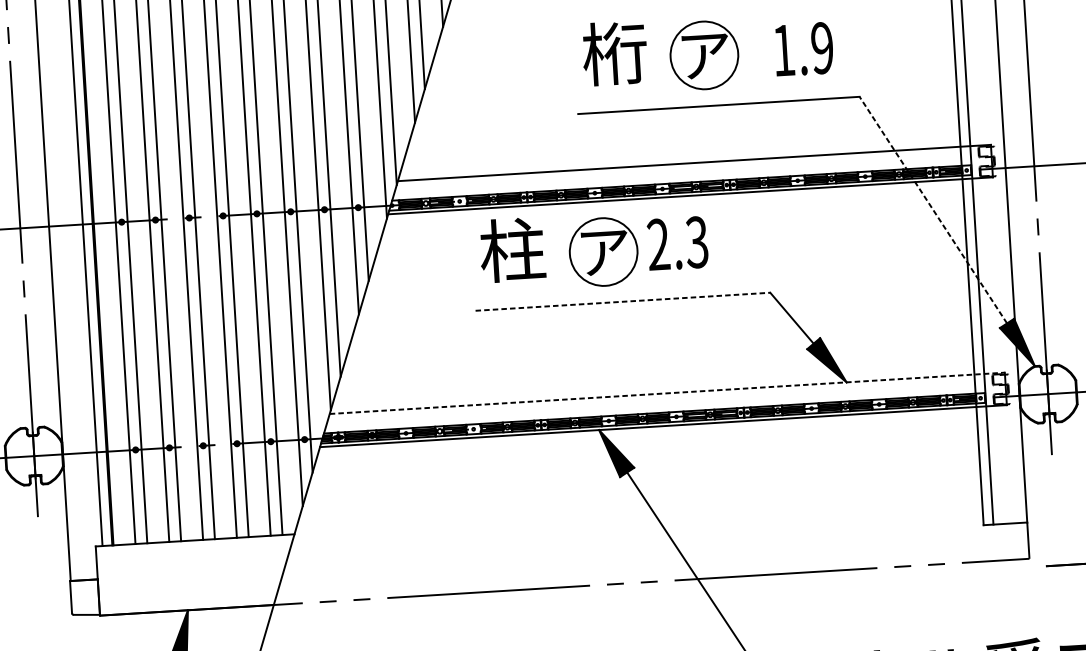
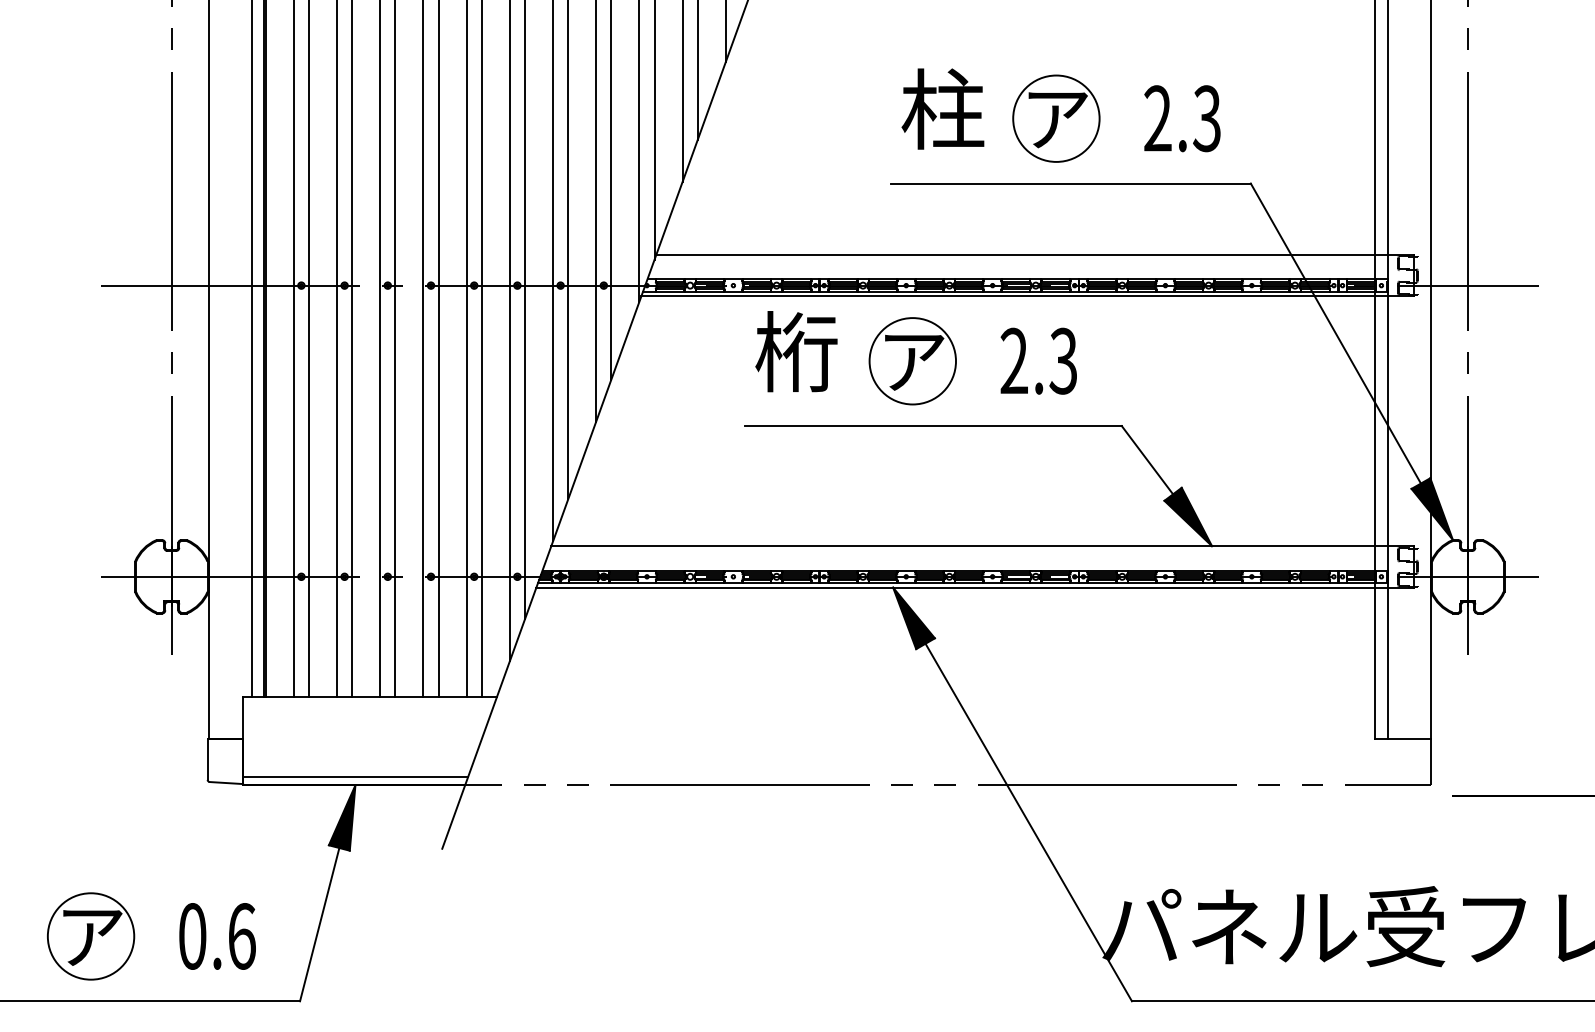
text: (803, 49) -> (1182, 118), 1.9 -> 2.3
text: (614, 52) -> (942, 108), 桁 -> 柱
line: (933, 210) -> (1335, 333), dashed -> solid
text: (677, 243) -> (1038, 360), moved
text: (512, 249) -> (796, 351), 柱 -> 桁
line: (622, 302) -> (933, 426), dashed -> solid
line: (667, 393) -> (983, 546), dashed -> solid
line: (187, 604) -> (355, 777), added

